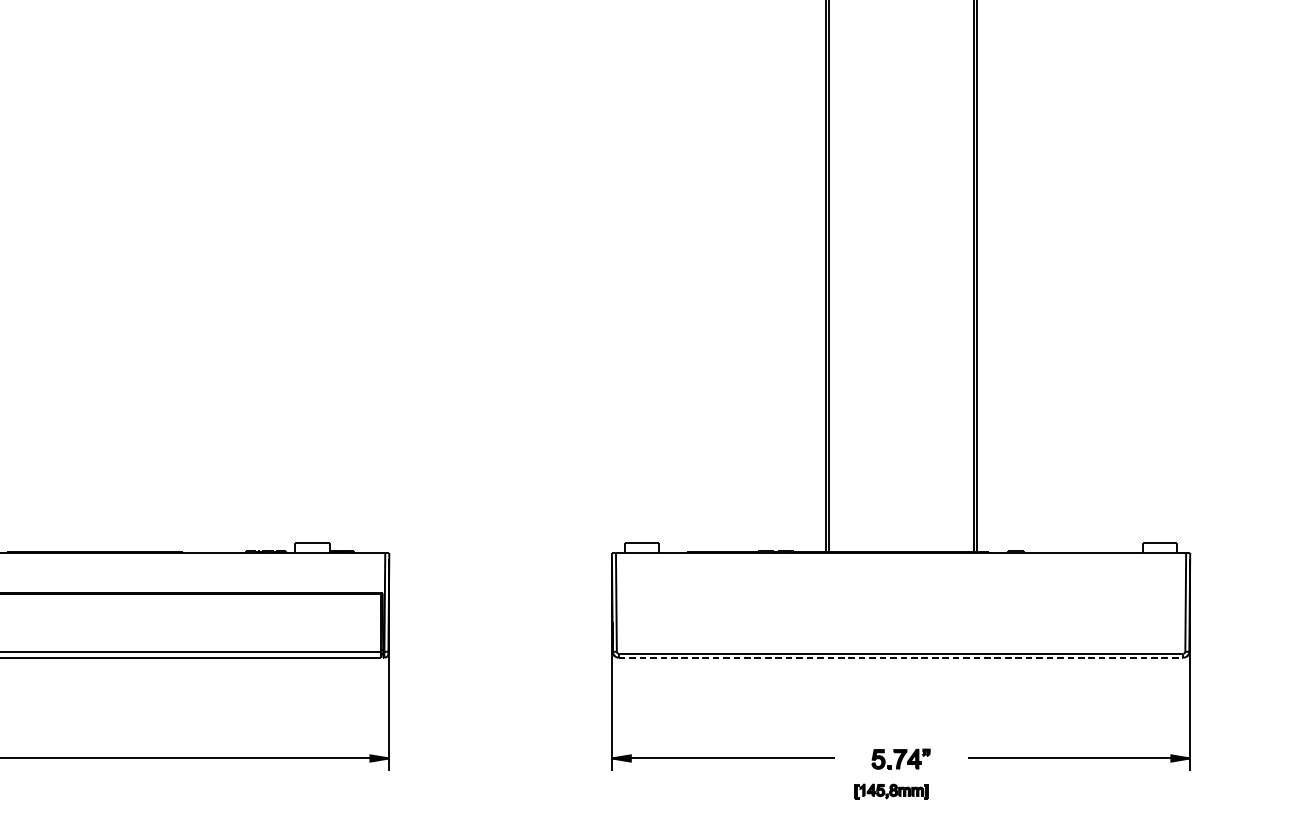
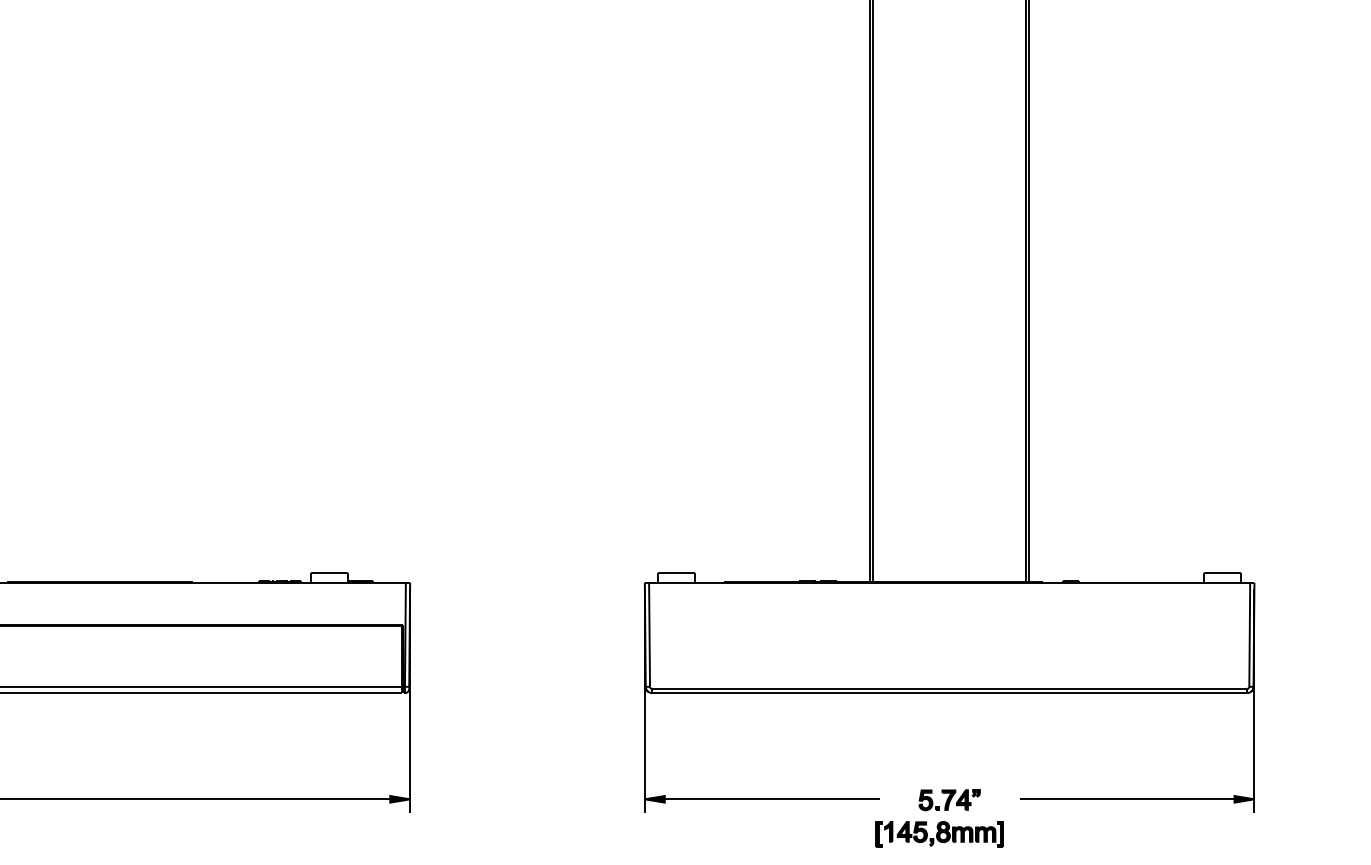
line: (900, 658) -> (949, 693), dashed -> solid
part: (891, 791) -> (939, 834), size x1.67

